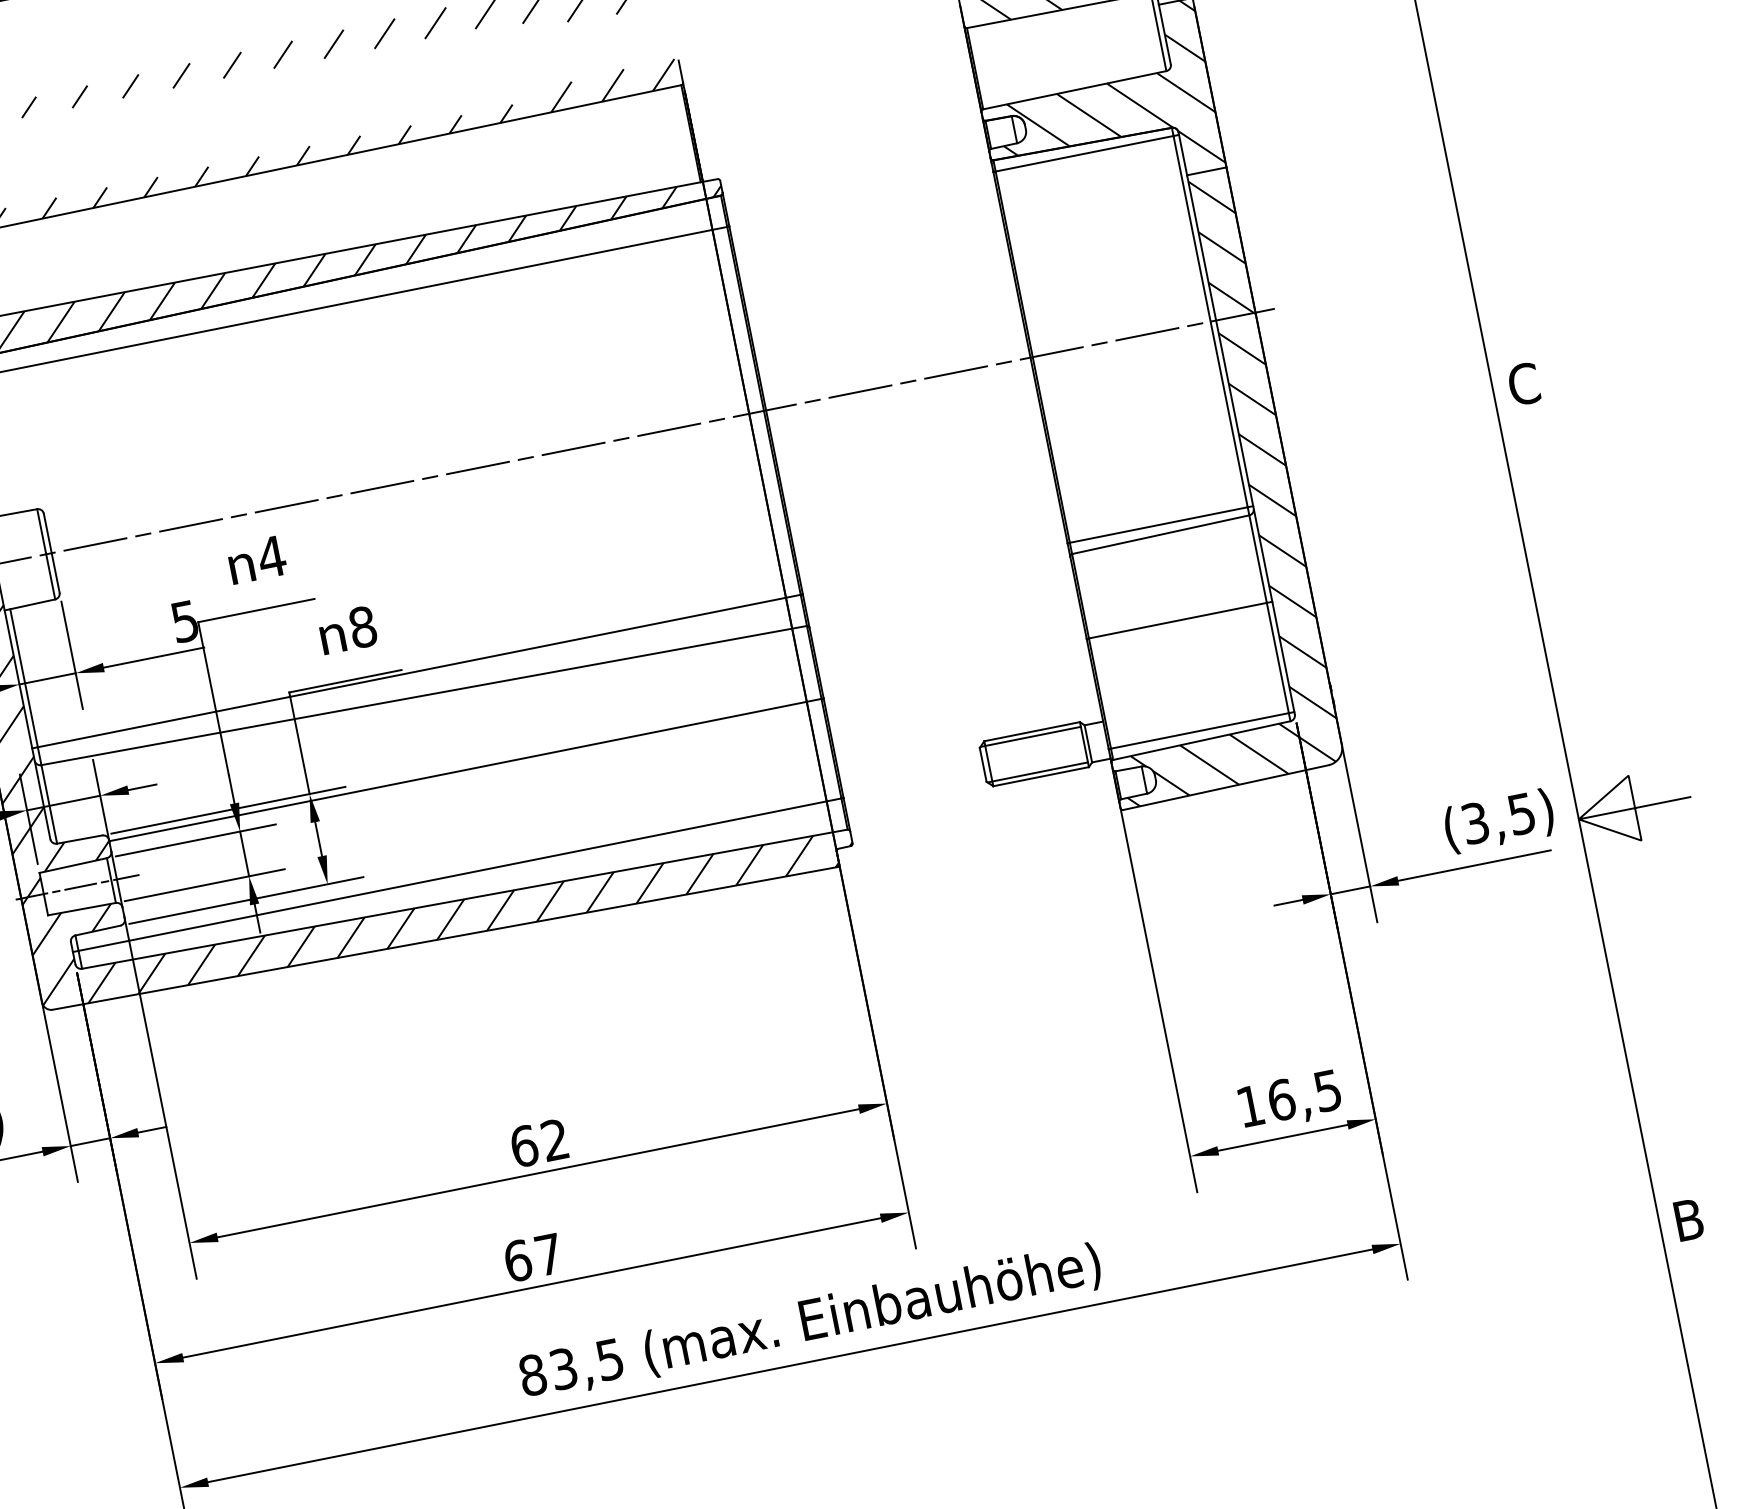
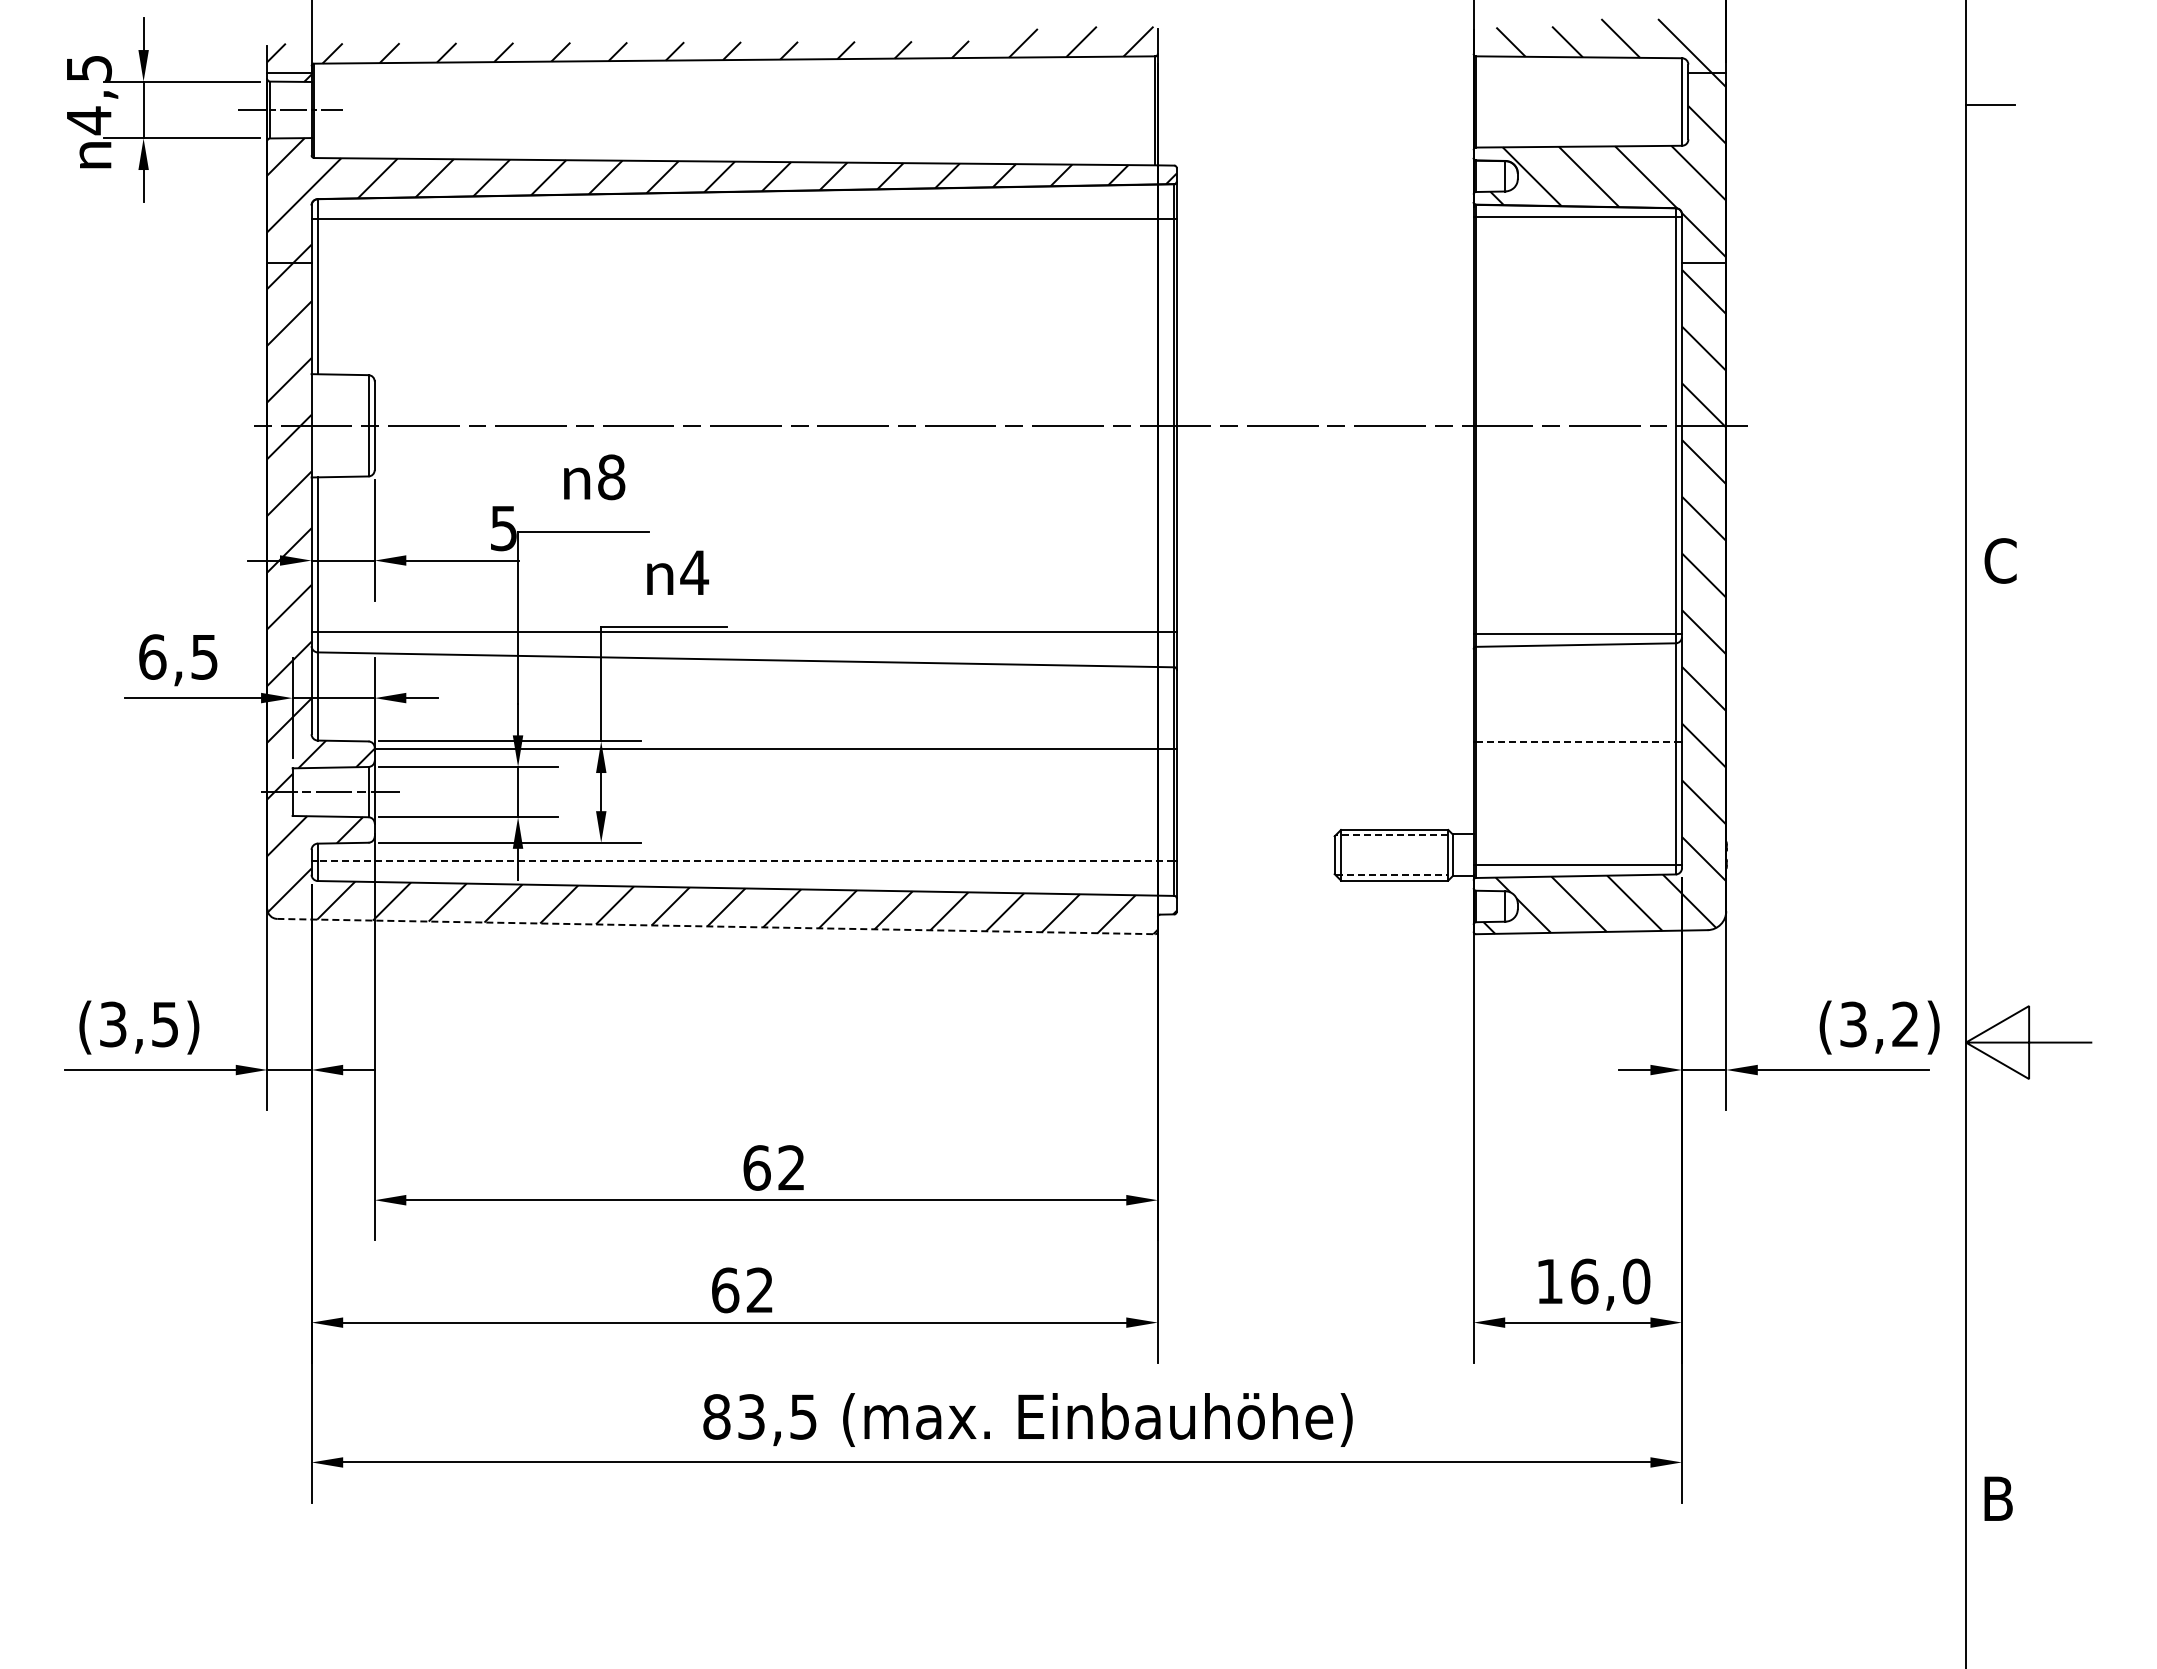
text: (271, 557) -> (611, 477), 4 -> 8
line: (1178, 620) -> (1576, 741), solid -> dashed
text: (362, 626) -> (694, 572), 8 -> 4
line: (1030, 737) -> (1391, 835), solid -> dashed
line: (1038, 772) -> (1392, 875), solid -> dashed
text: (1521, 814) -> (1905, 1024), (3,5) -> (3,2)
line: (459, 874) -> (745, 860), solid -> dashed
line: (445, 938) -> (716, 926), solid -> dashed
text: (1327, 1090) -> (1636, 1281), 16,5 -> 16,0
text: (548, 1254) -> (759, 1289), 67 -> 62

